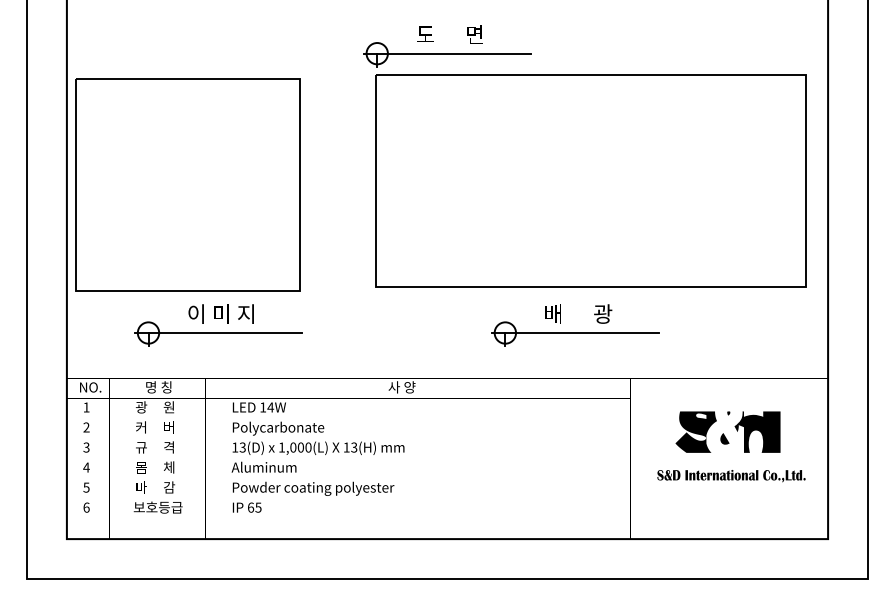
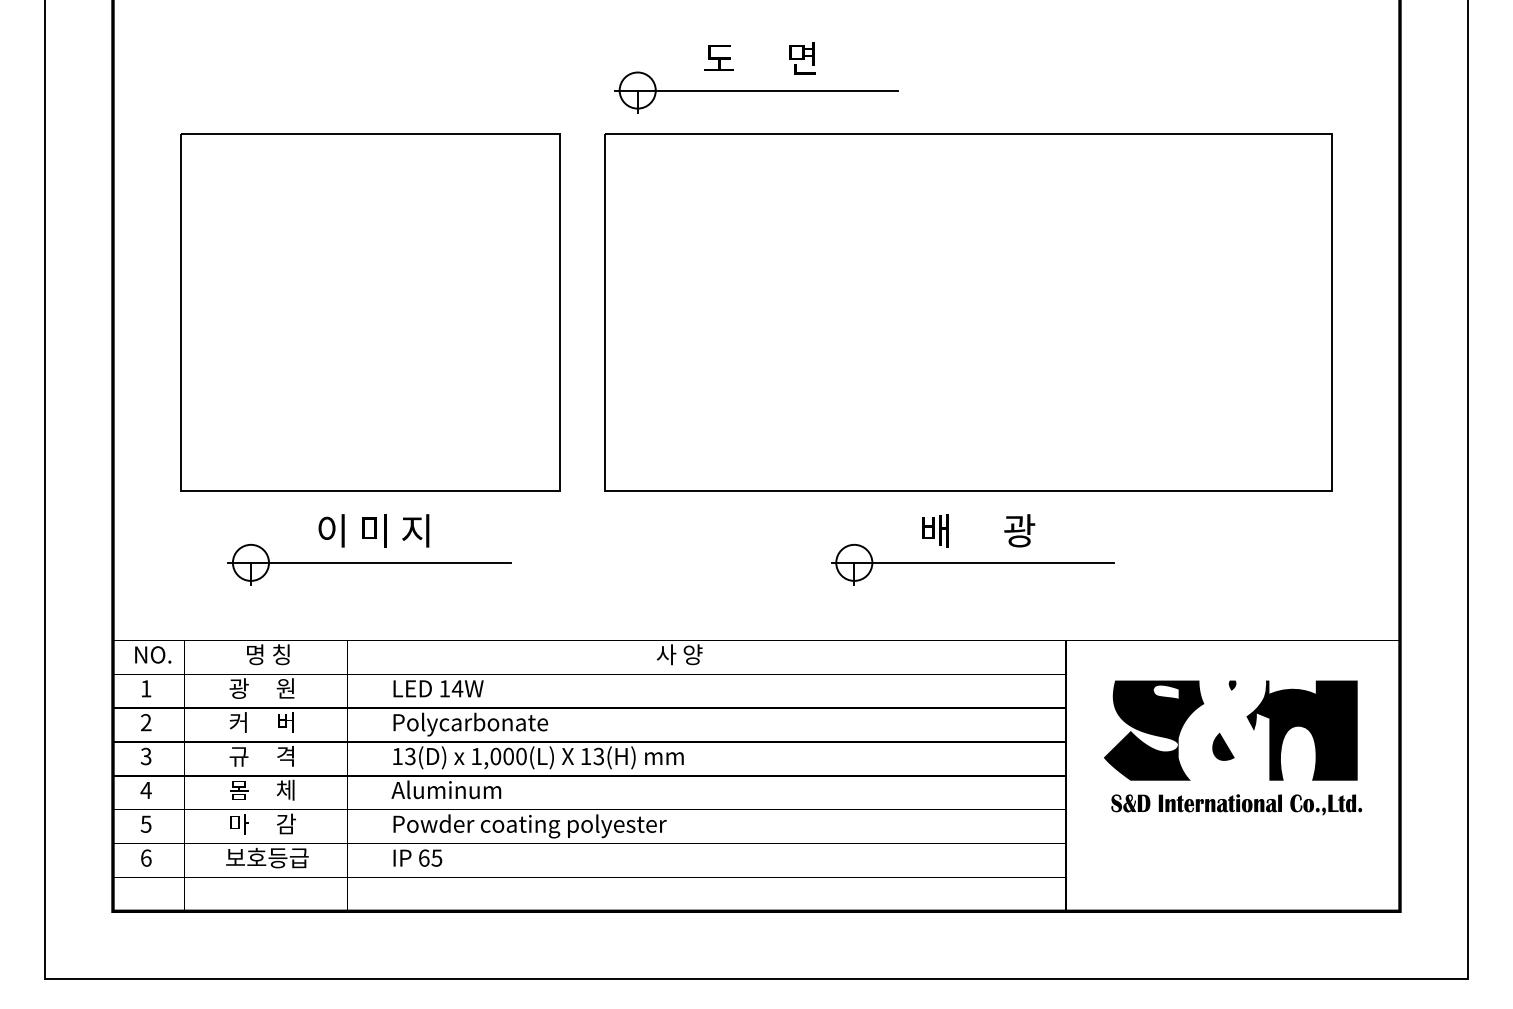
part: (590, 180) -> (967, 311), moved
part: (187, 184) -> (369, 311), moved
part: (727, 431) -> (1229, 729), size x1.43

